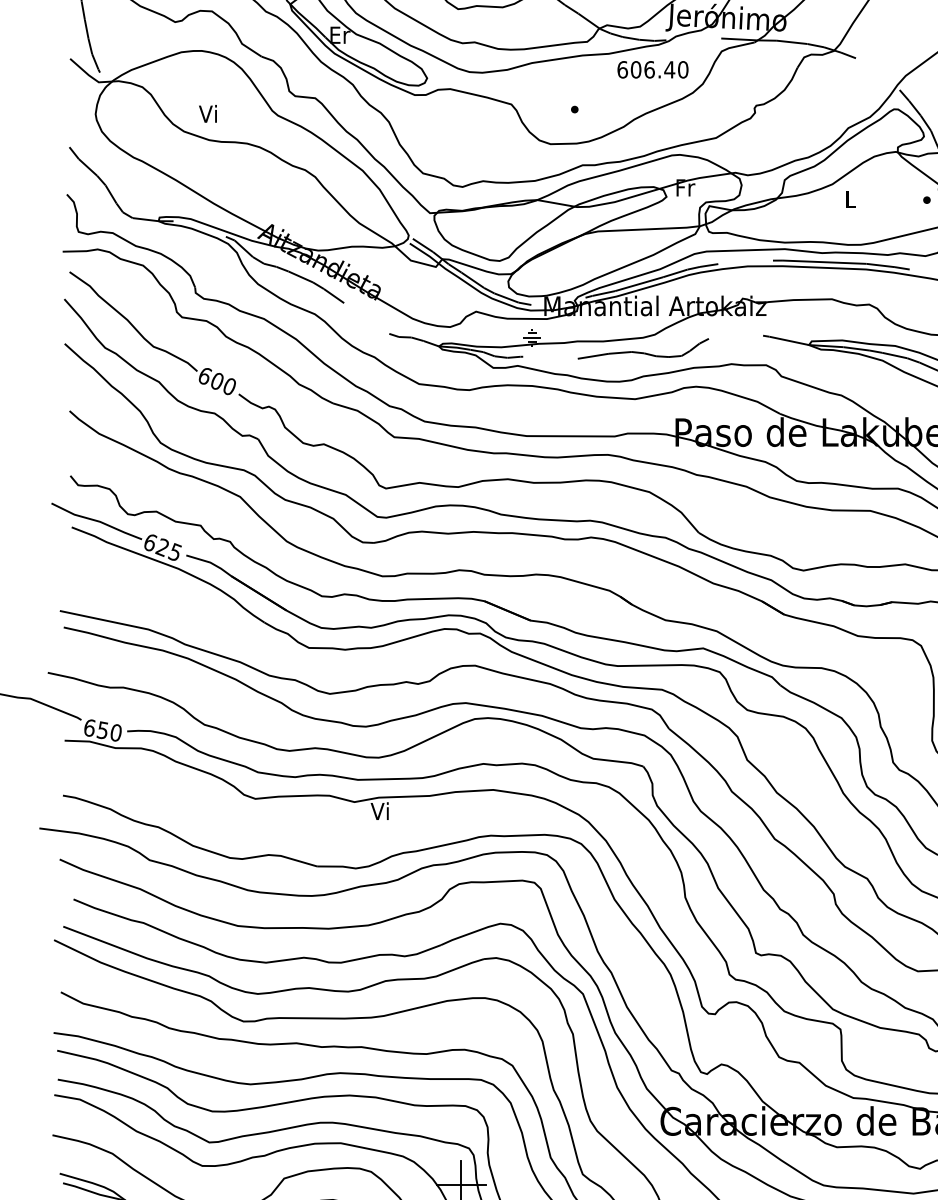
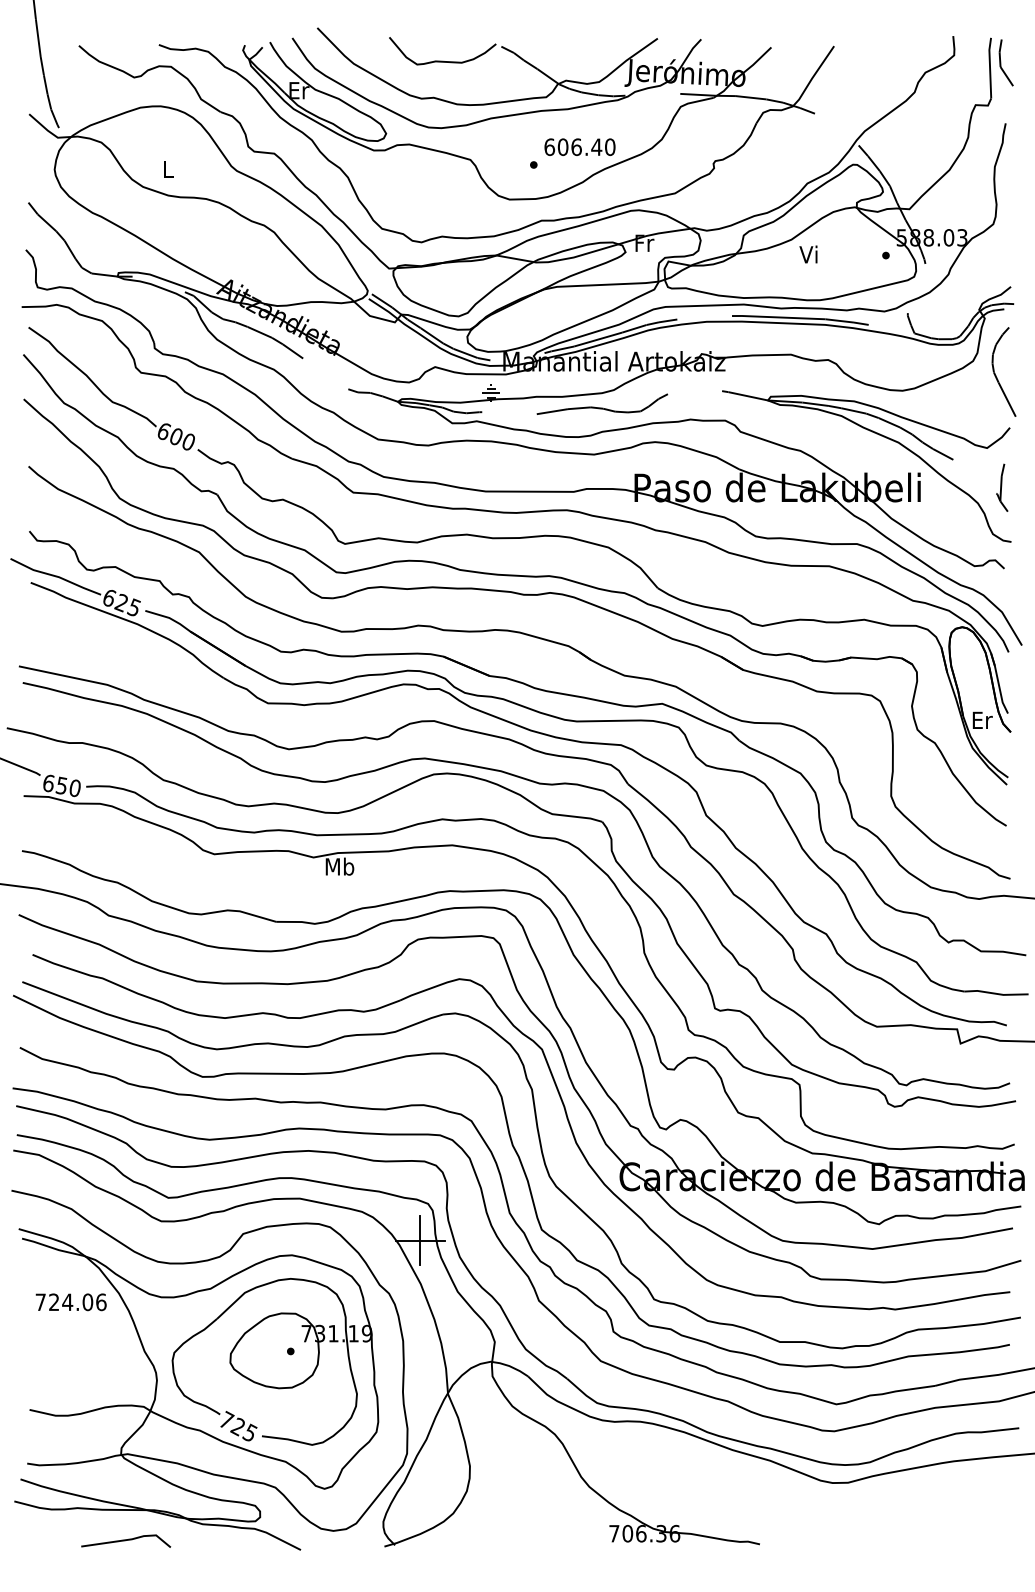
text: (652, 69) -> (579, 146), moved
text: (207, 114) -> (166, 169), Vi -> L
text: (849, 199) -> (808, 254), L -> Vi
text: (380, 811) -> (339, 866), Vi -> Mb

